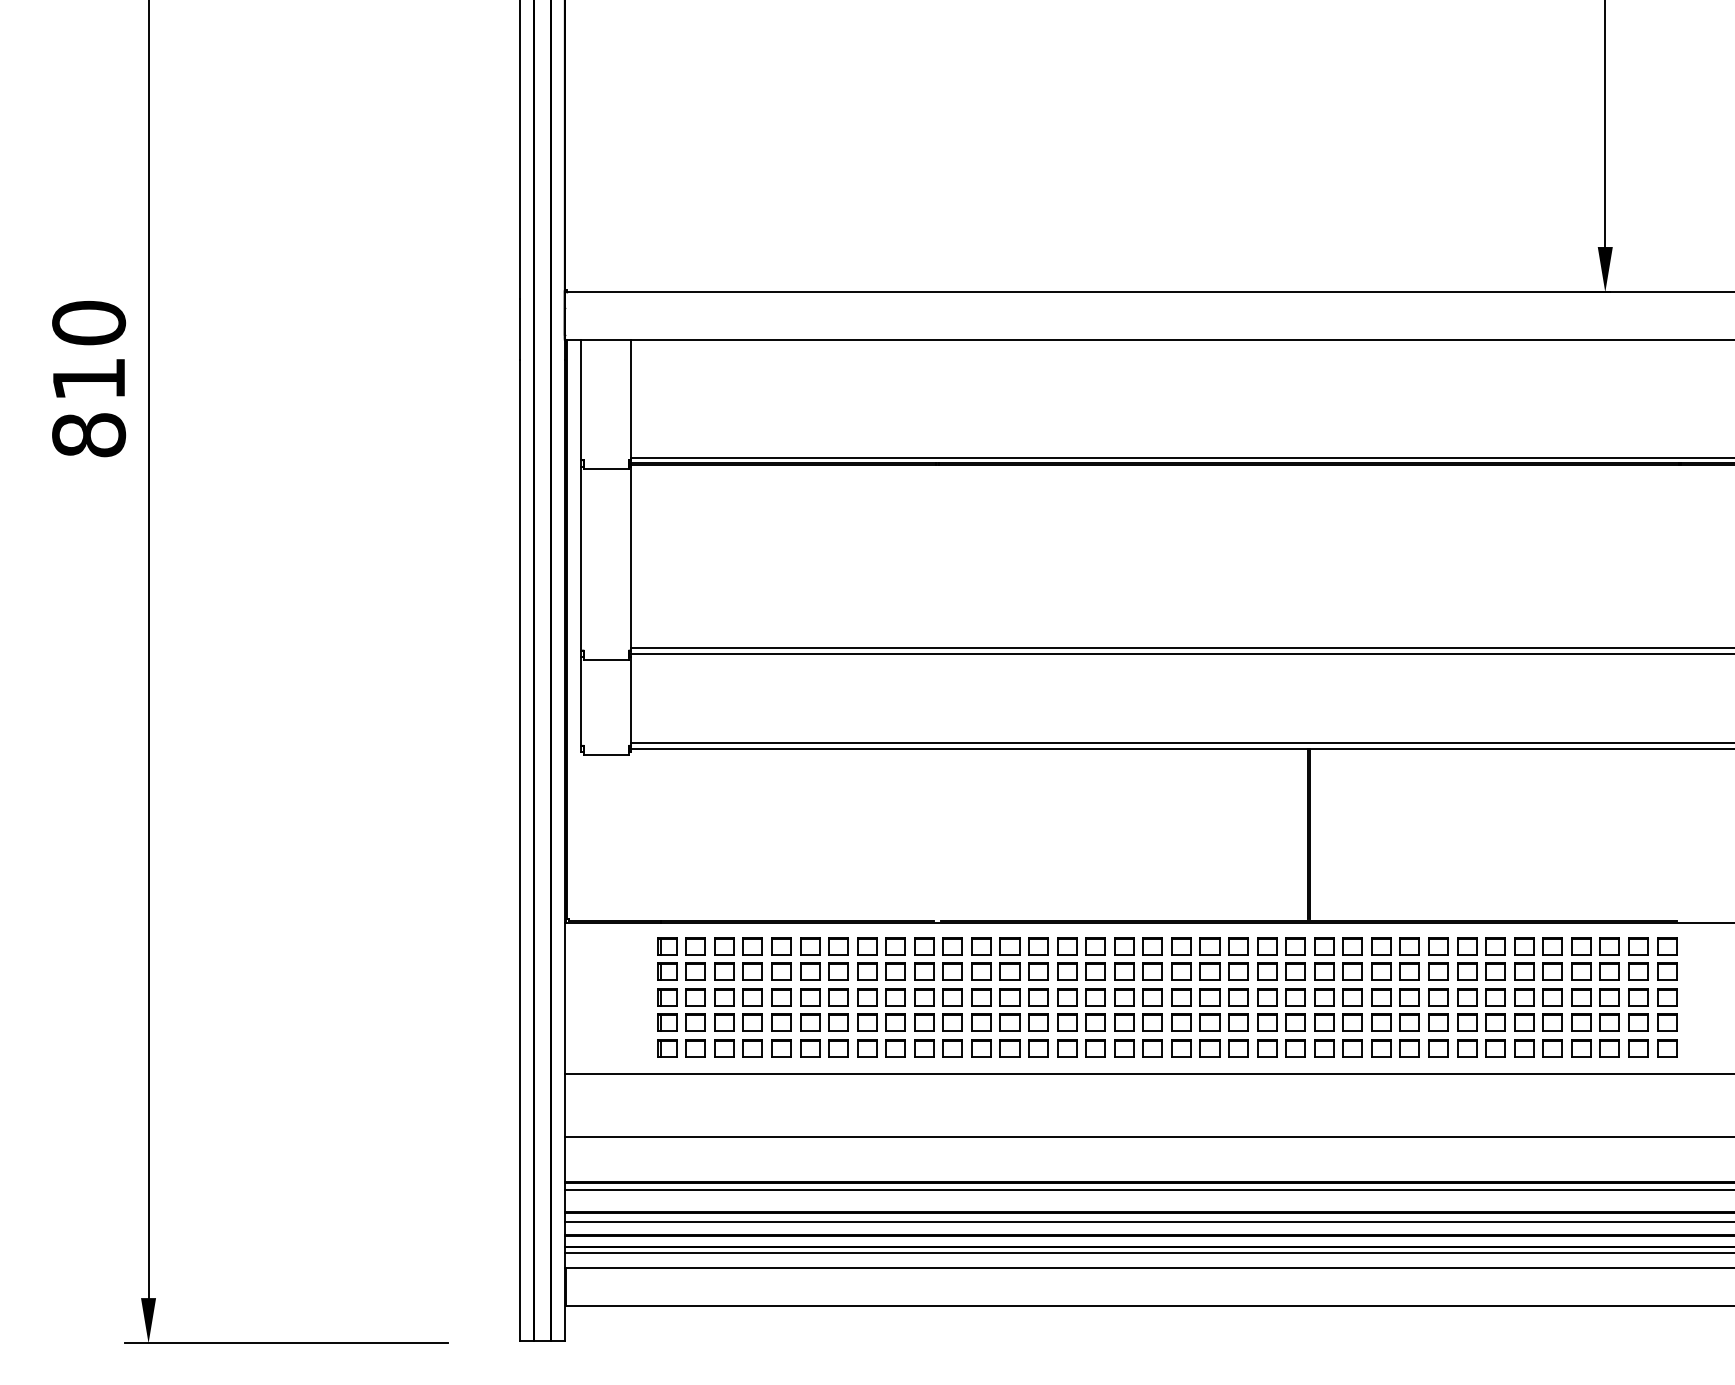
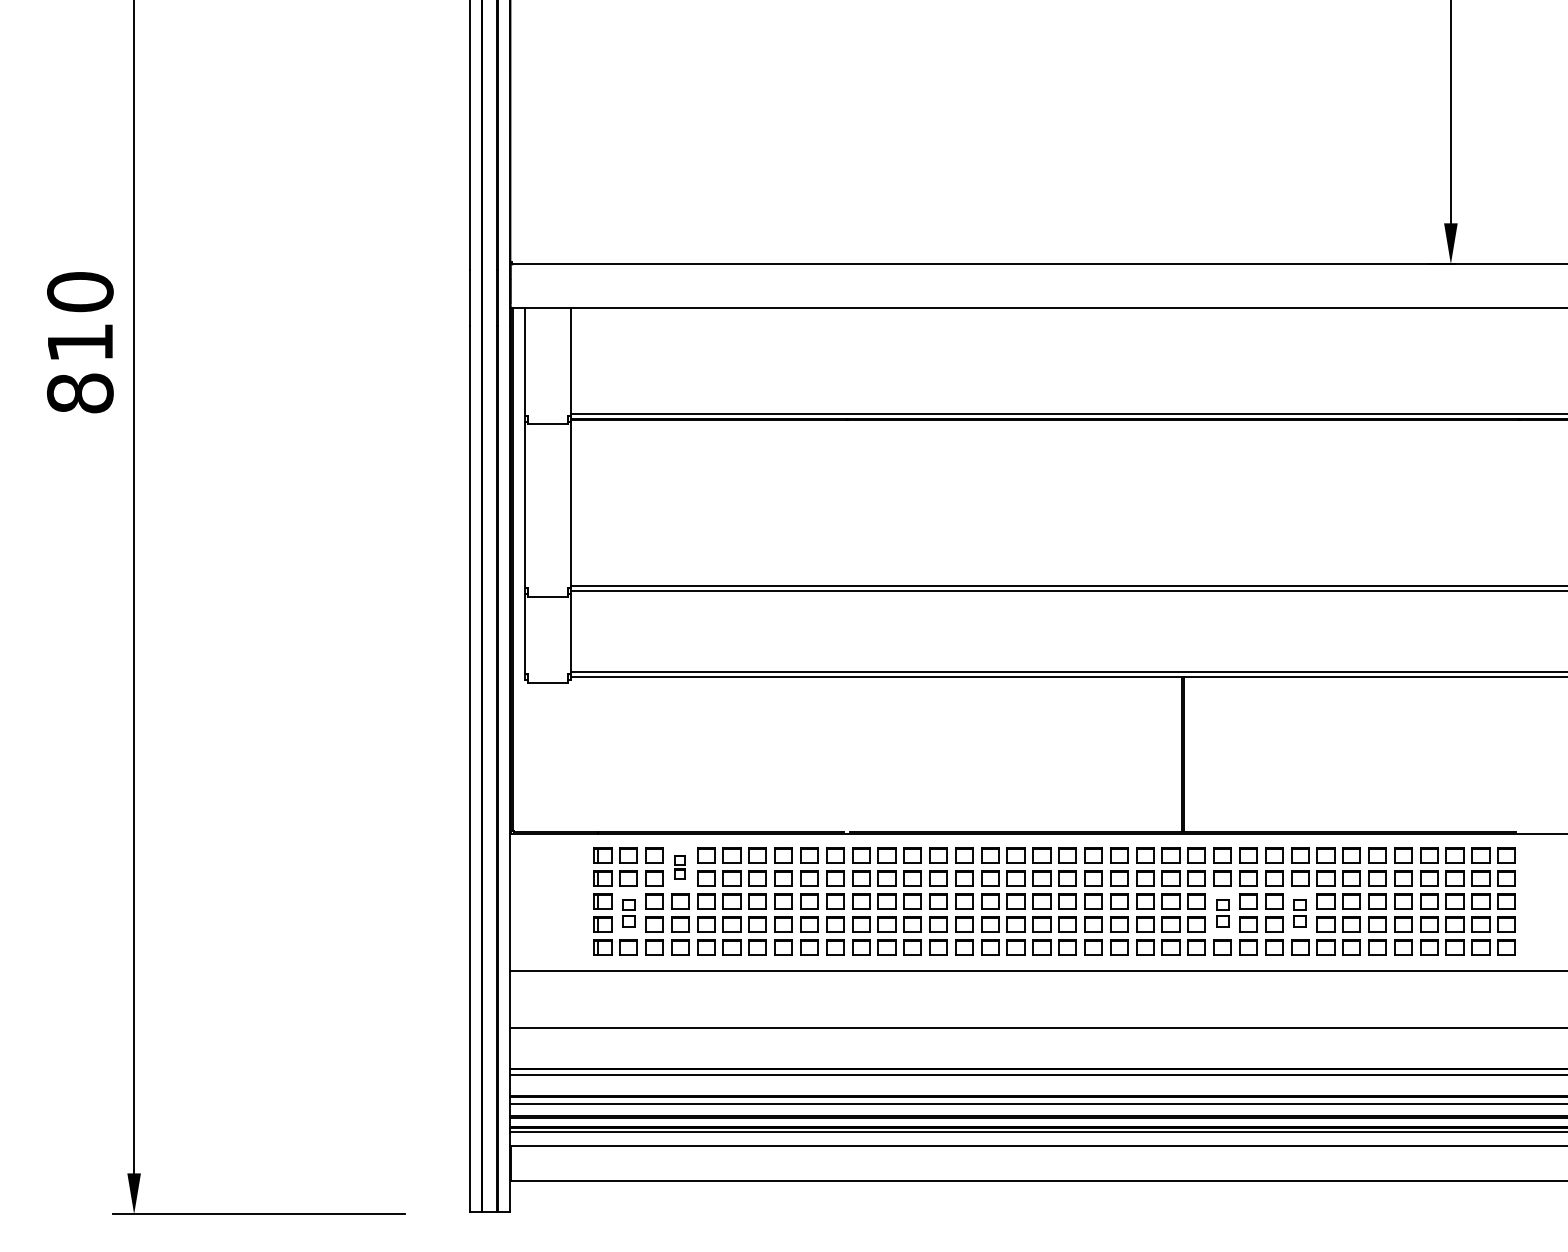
part: (752, 958) -> (680, 866), size x0.6
part: (695, 1009) -> (628, 912), size x0.7
part: (1352, 1009) -> (1222, 912), size x0.7
part: (1438, 1009) -> (1300, 912), size x0.7

